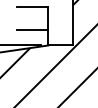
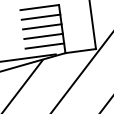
line: (32, 14) -> (40, 17), added
line: (32, 22) -> (41, 27), added
line: (32, 37) -> (44, 45), added

